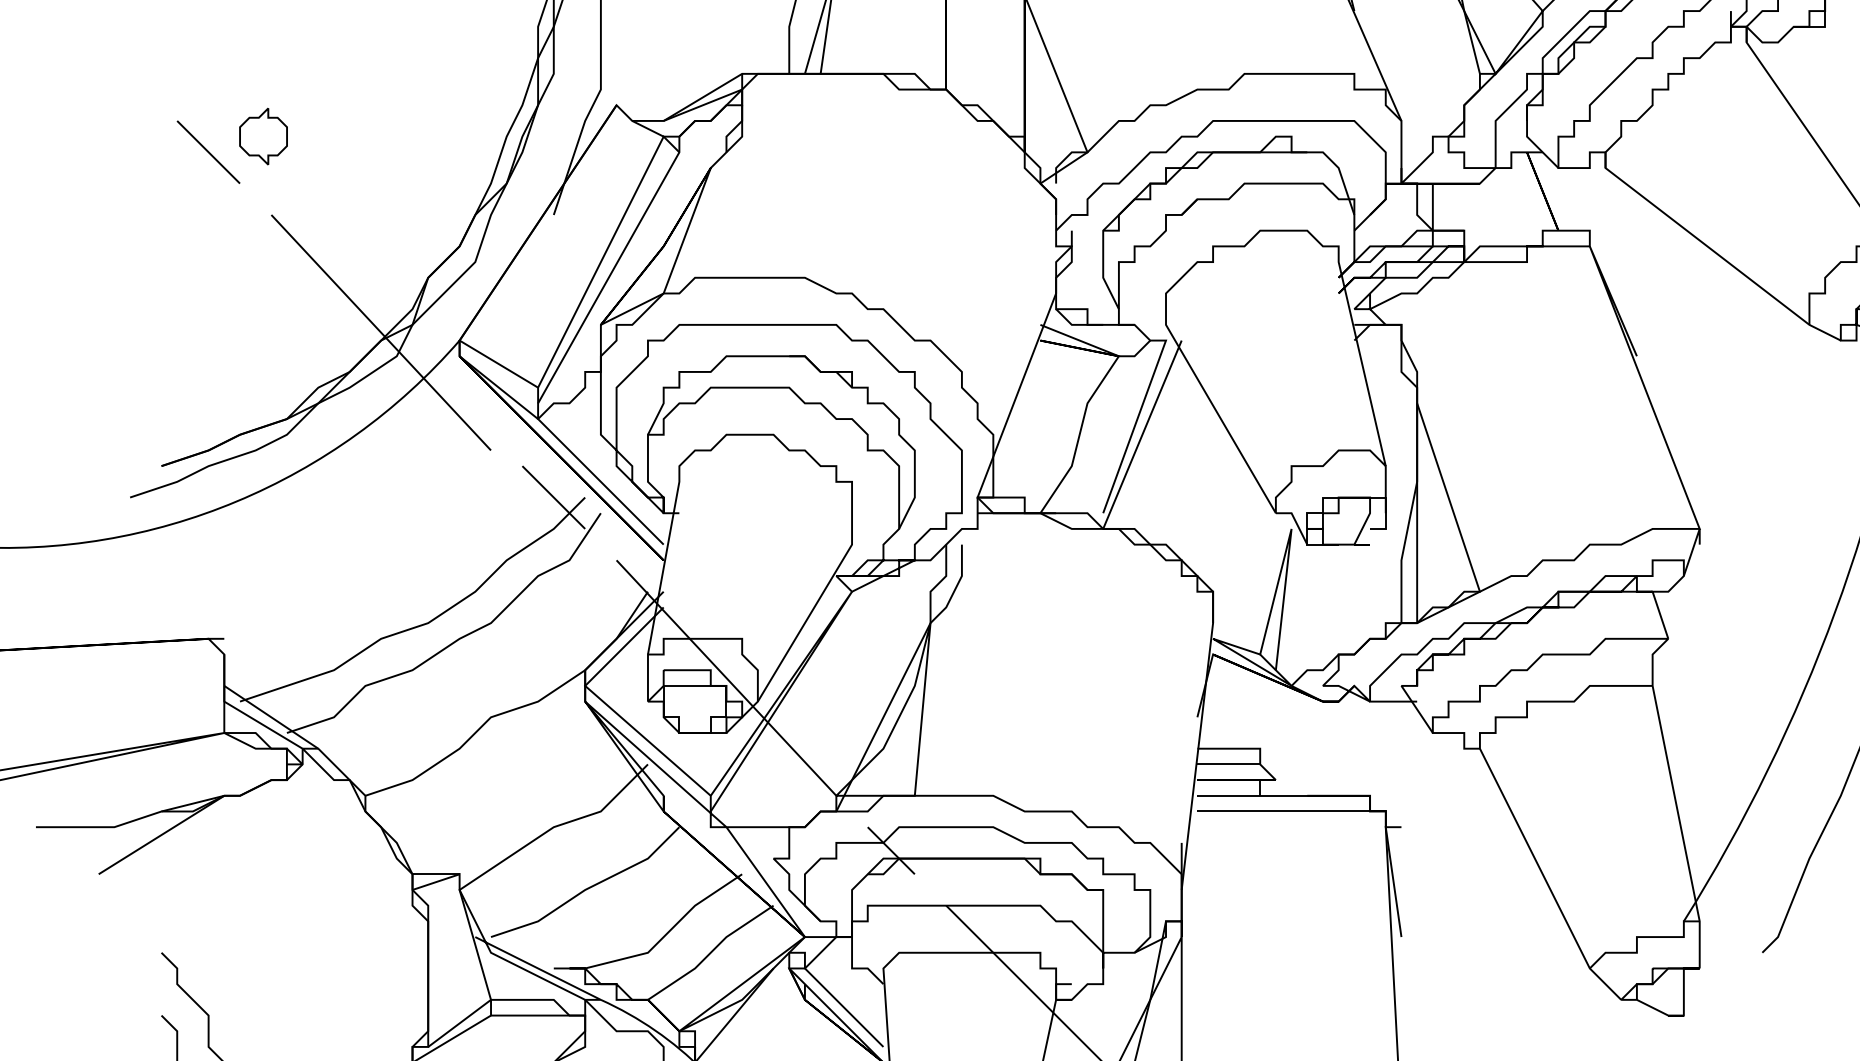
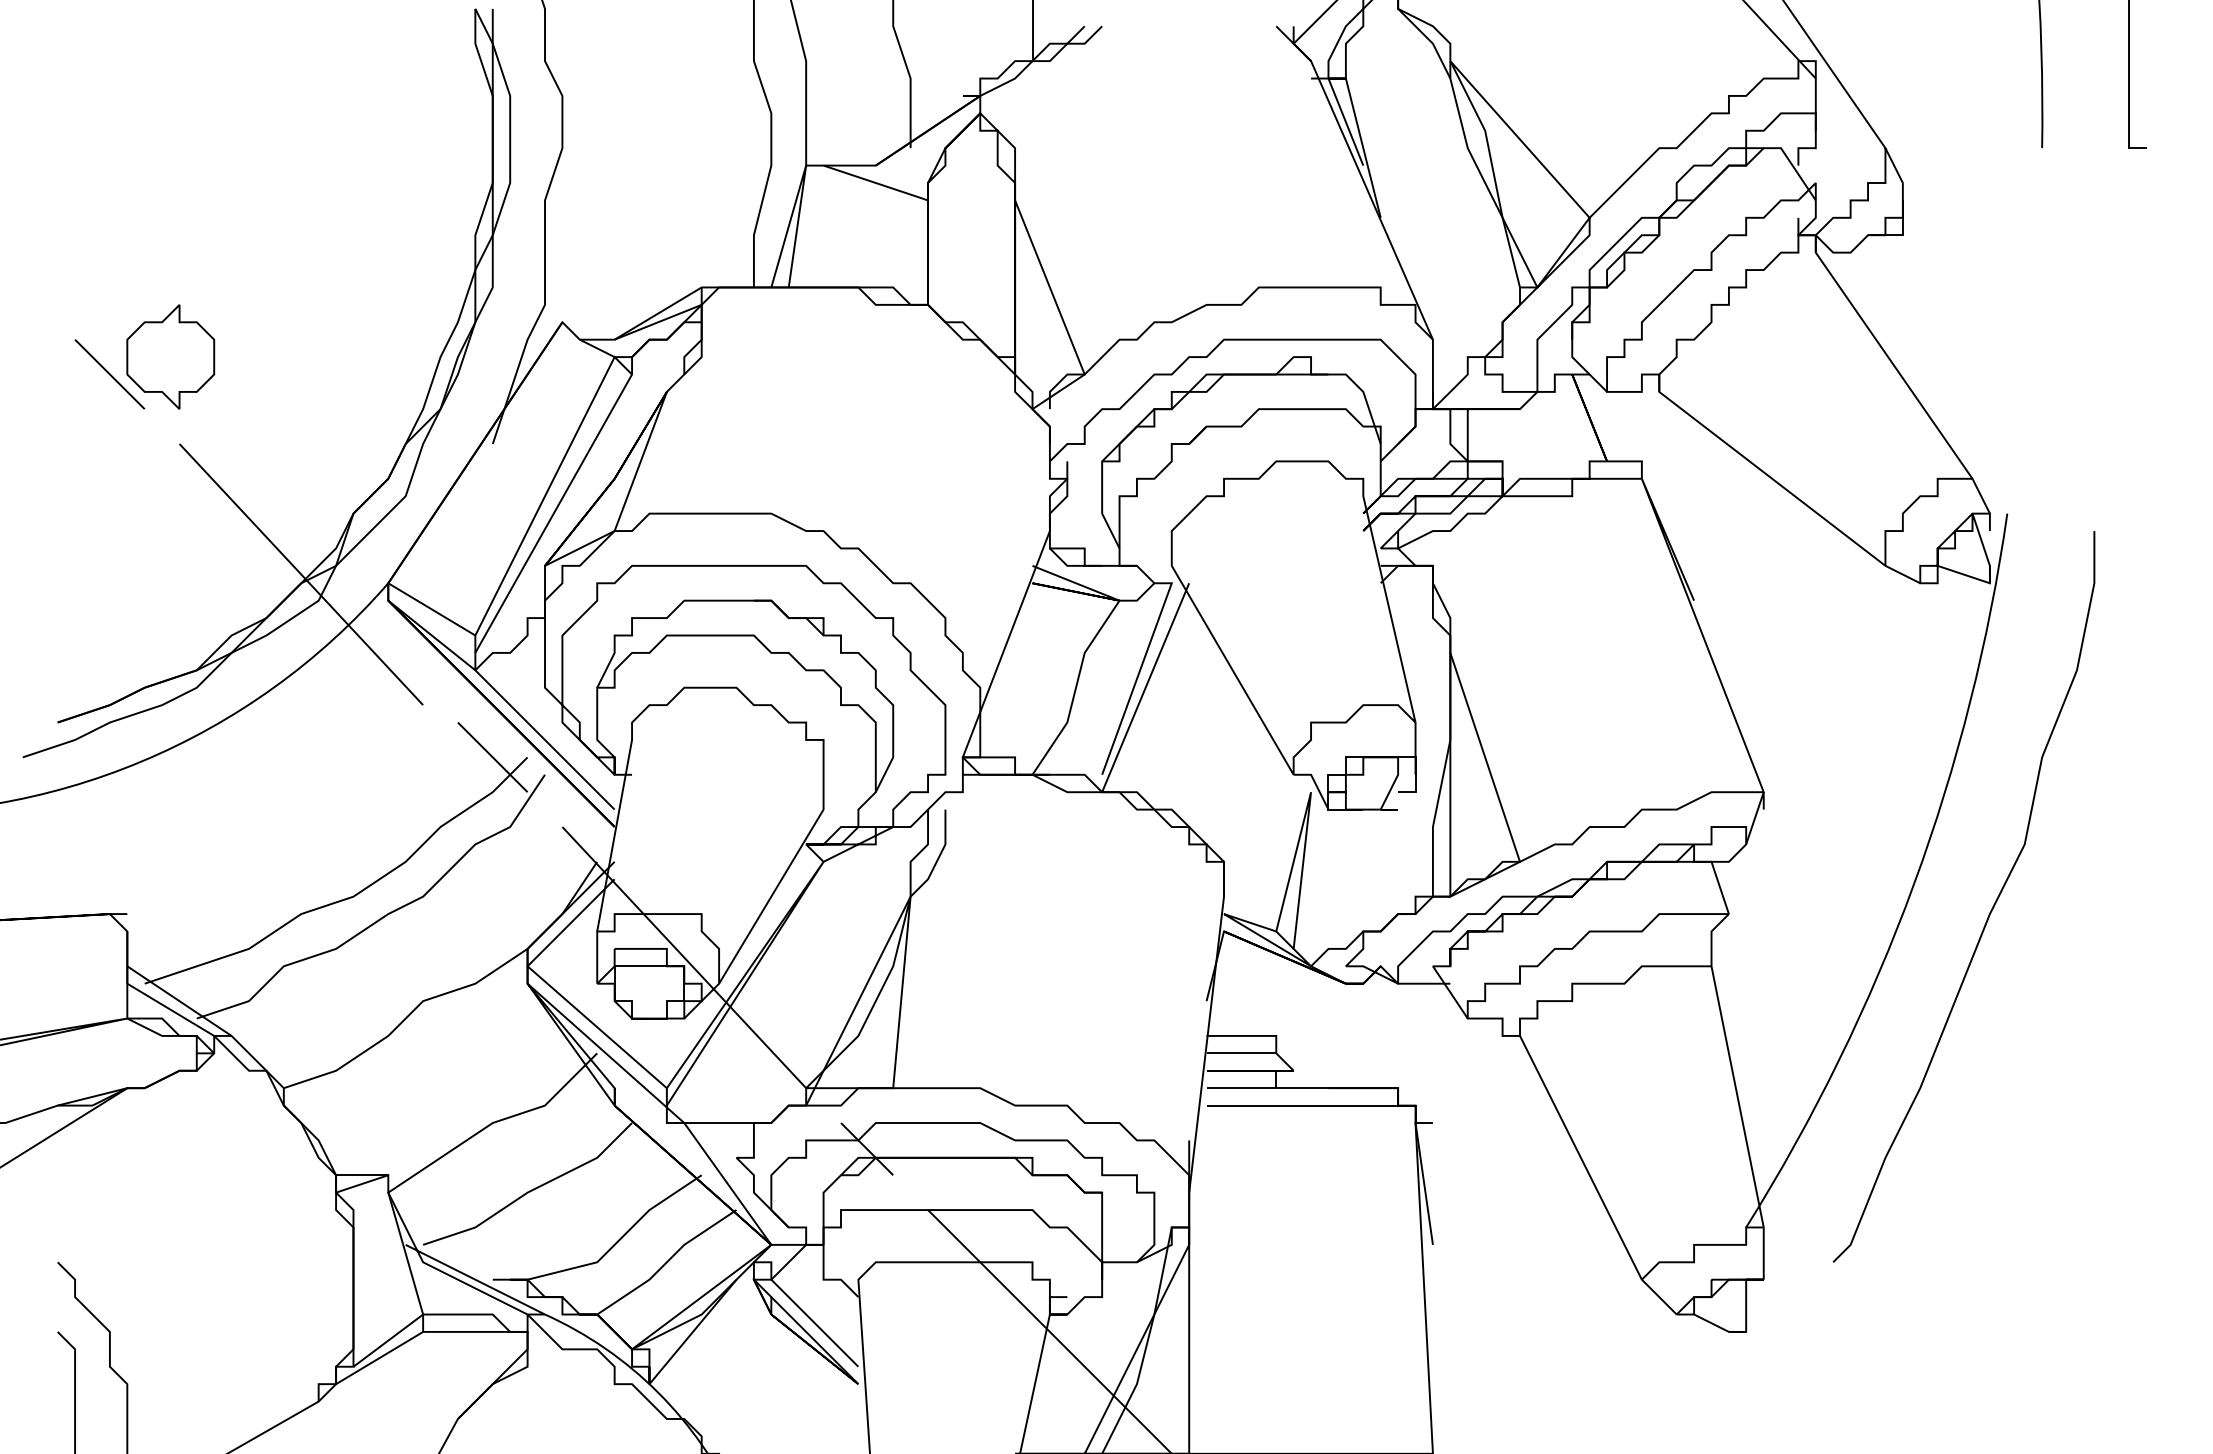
part: (263, 136) -> (170, 356), size x1.67

